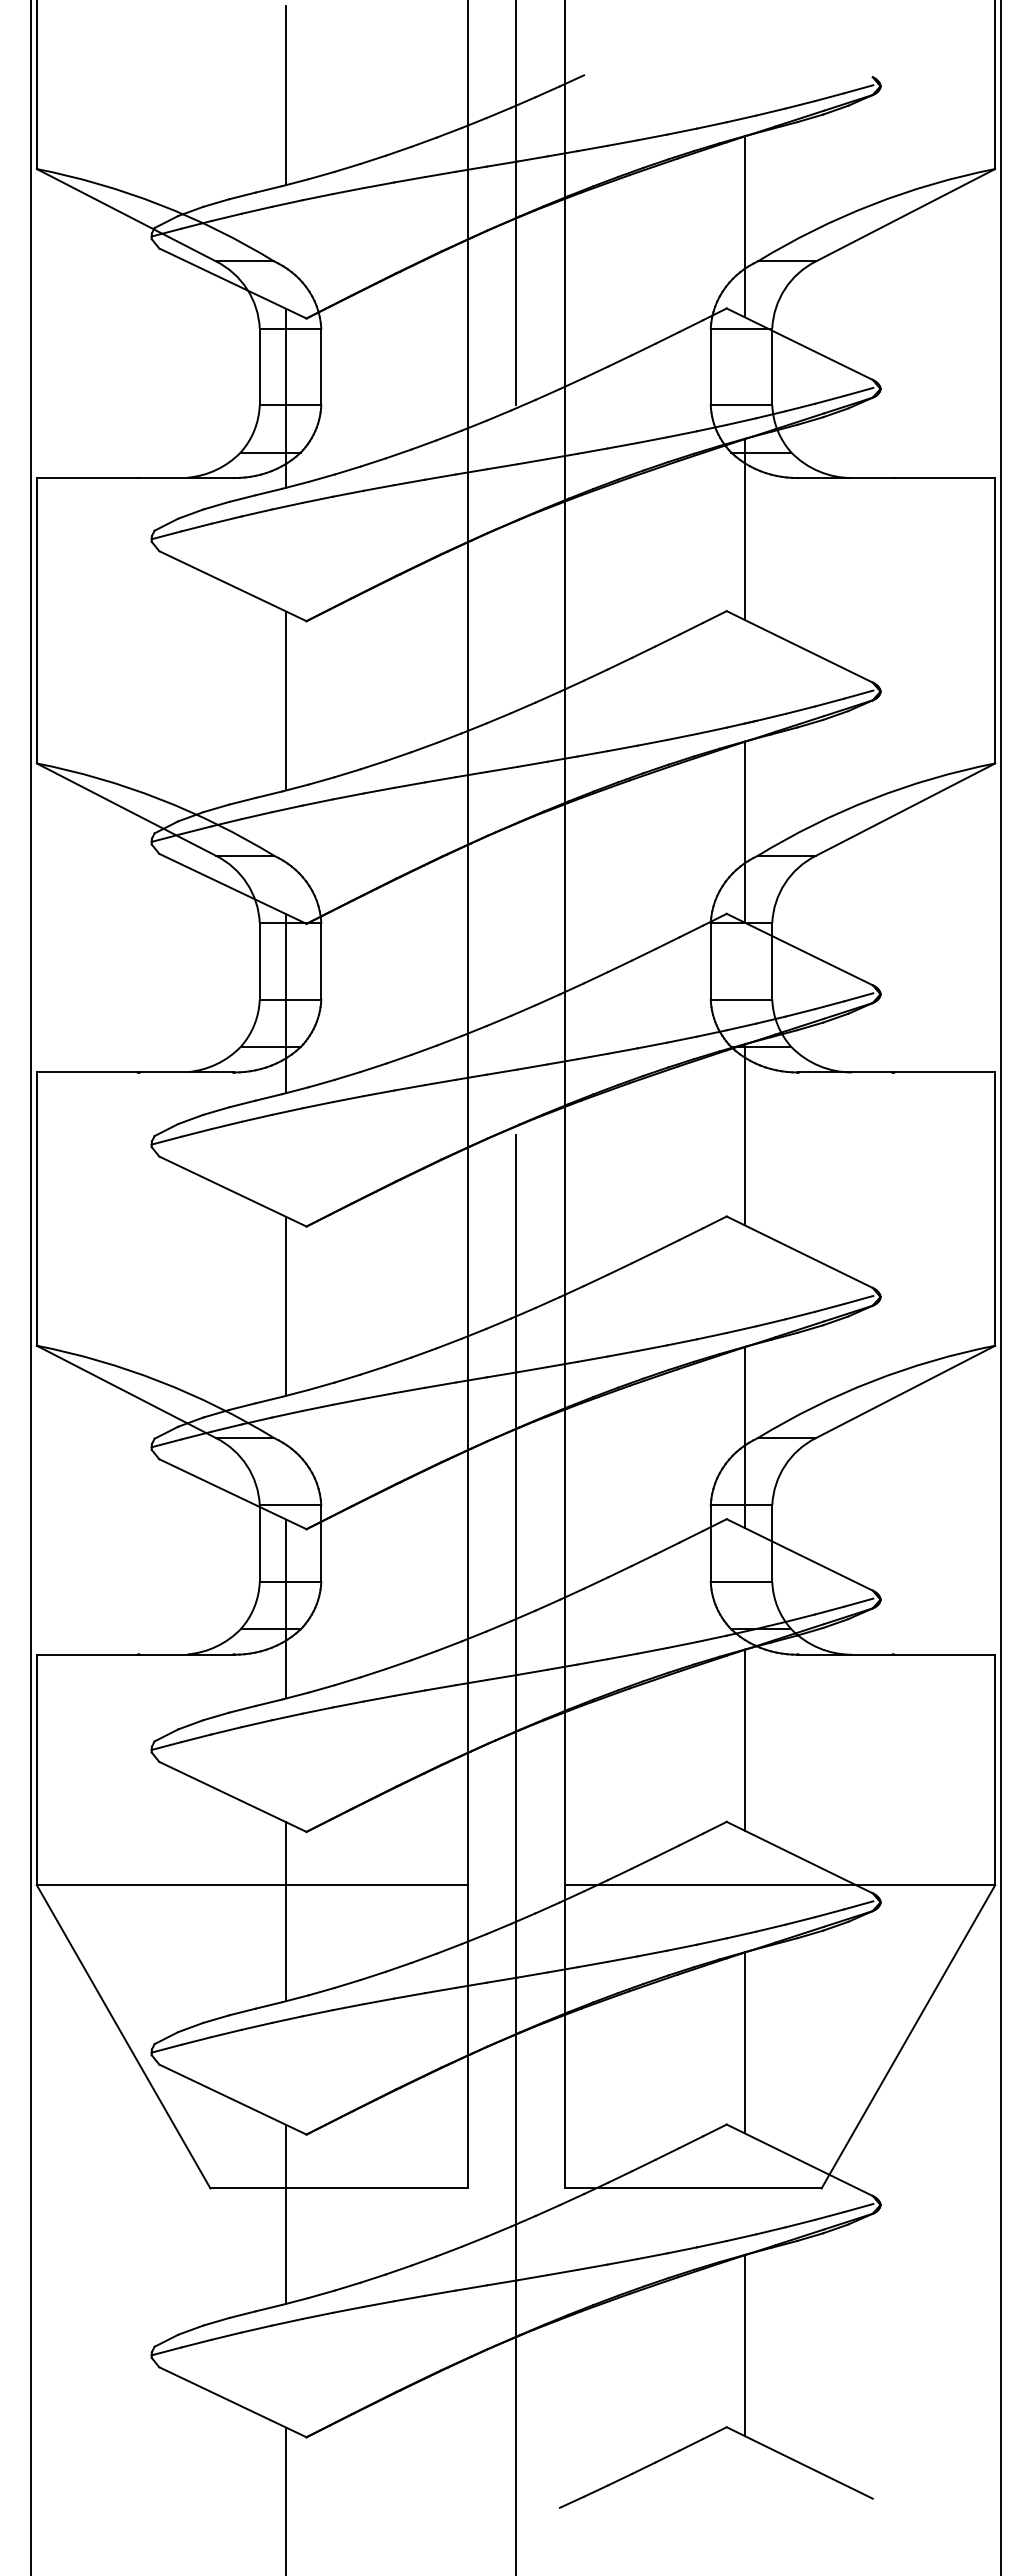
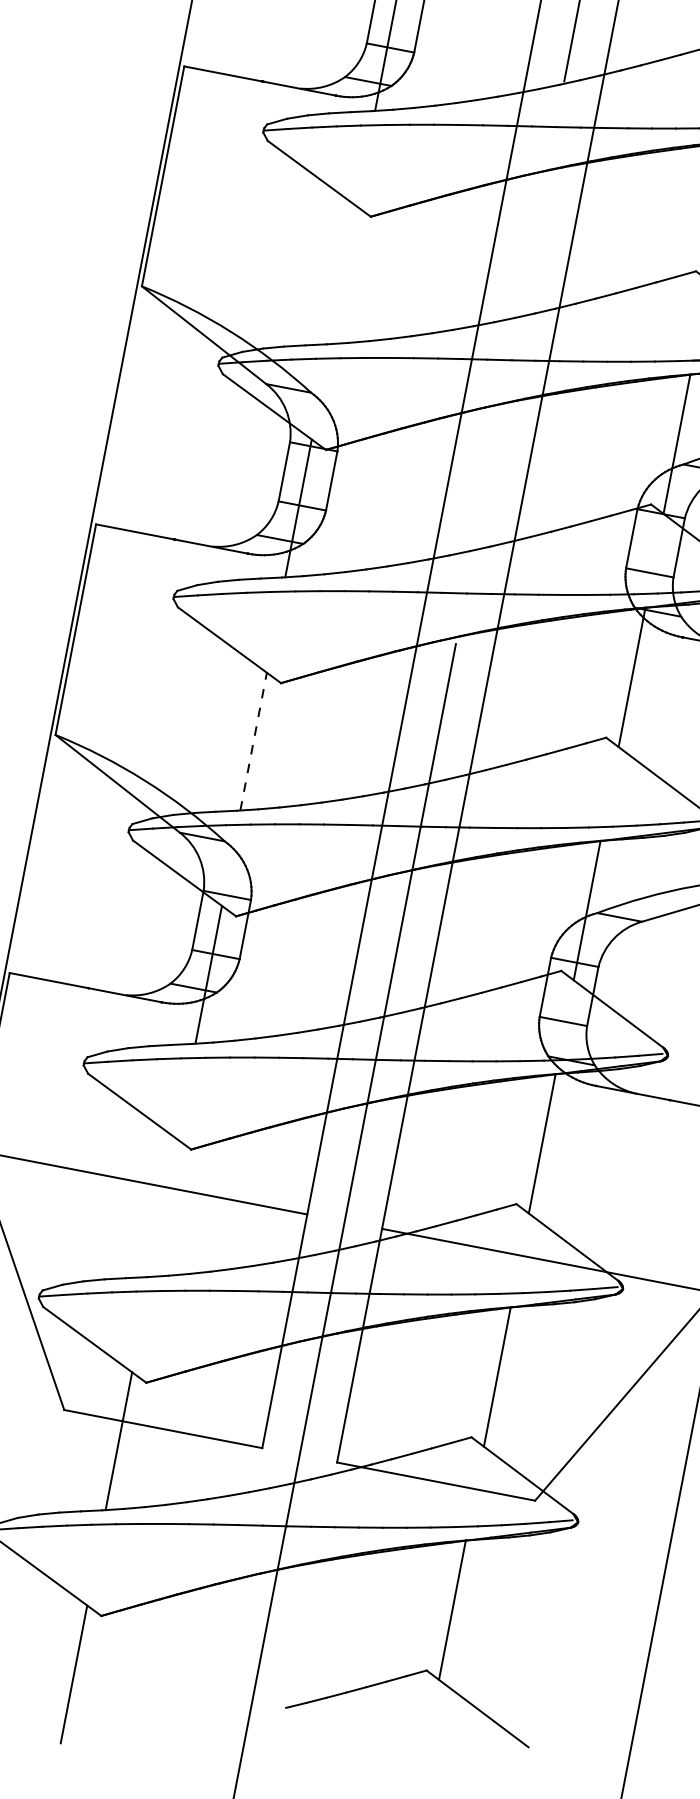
line: (286, 700) -> (343, 274), removed
line: (286, 1305) -> (253, 740), solid -> dashed
line: (286, 1911) -> (163, 1207), removed

